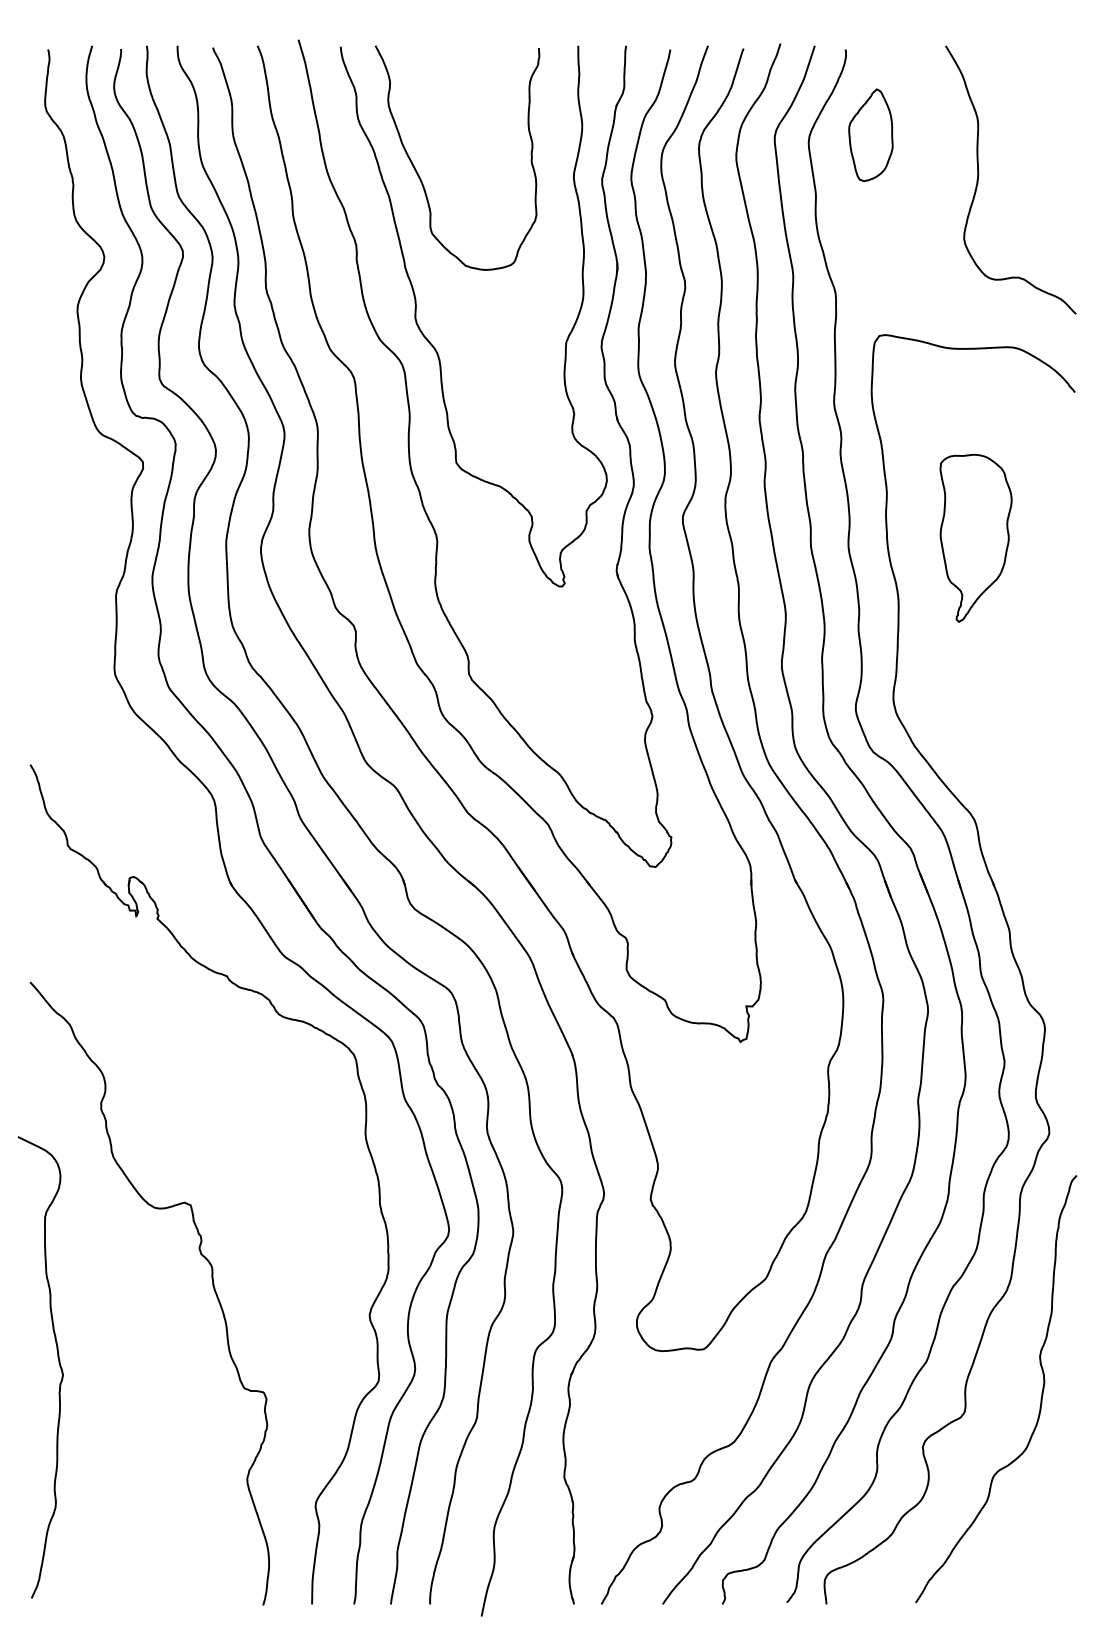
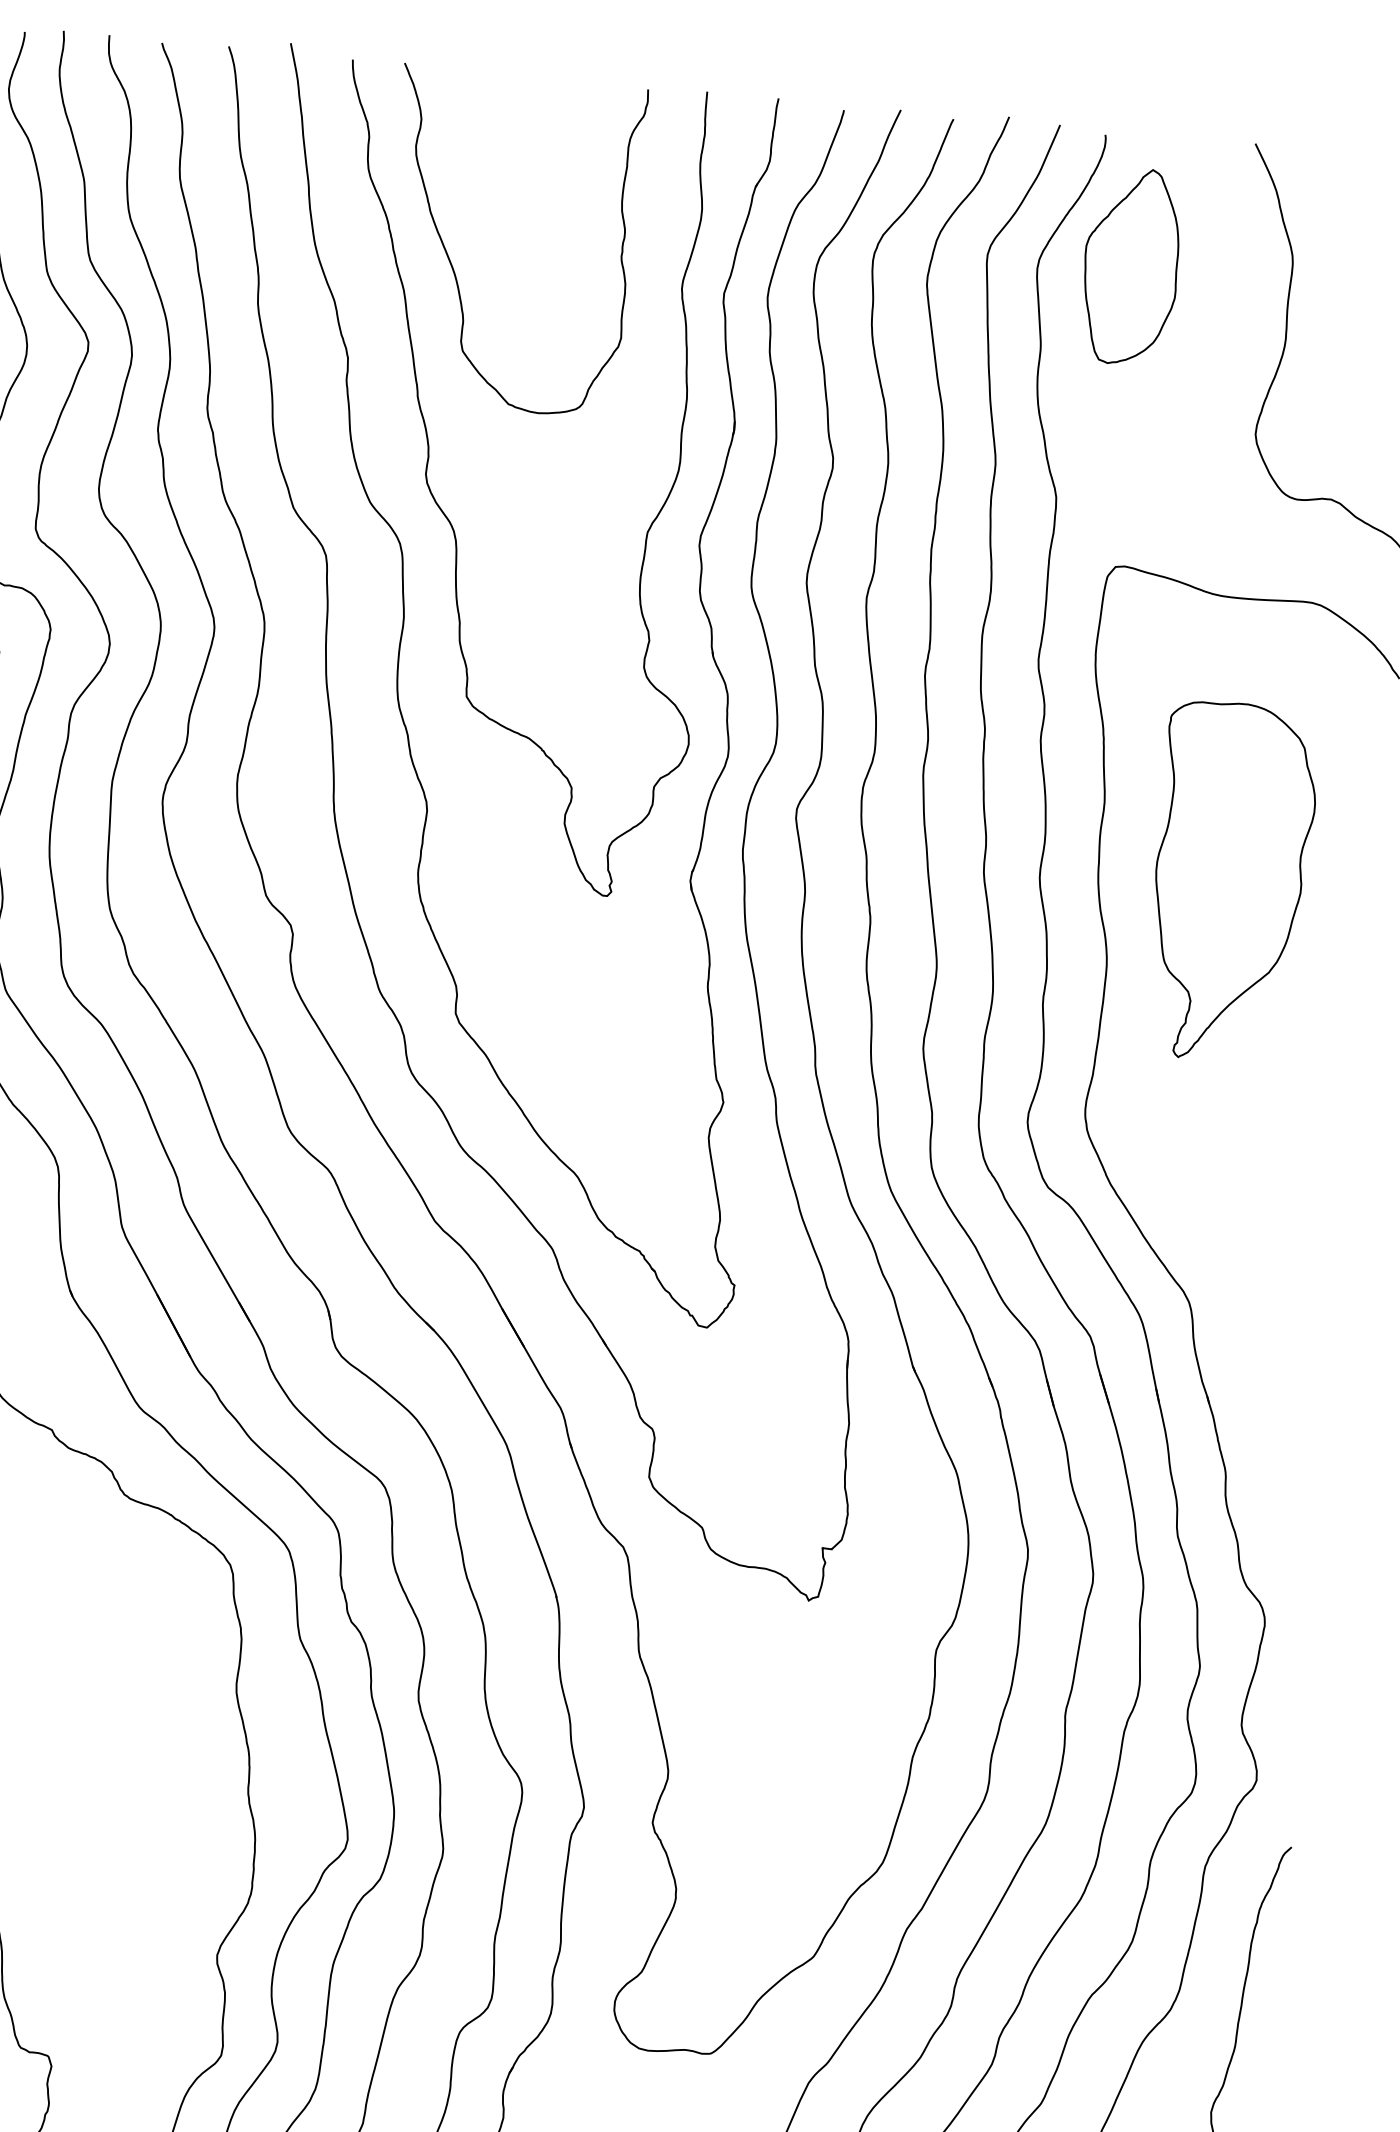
part: (870, 134) -> (1130, 265), size x1.43
part: (975, 538) -> (1230, 882), size x1.43

